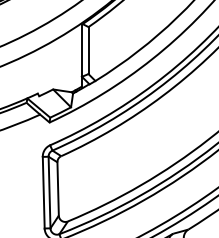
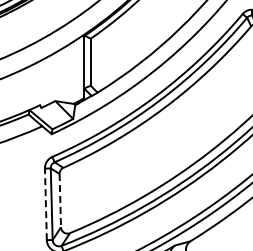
line: (58, 188) -> (60, 200), solid -> dashed
line: (43, 192) -> (45, 204), solid -> dashed

